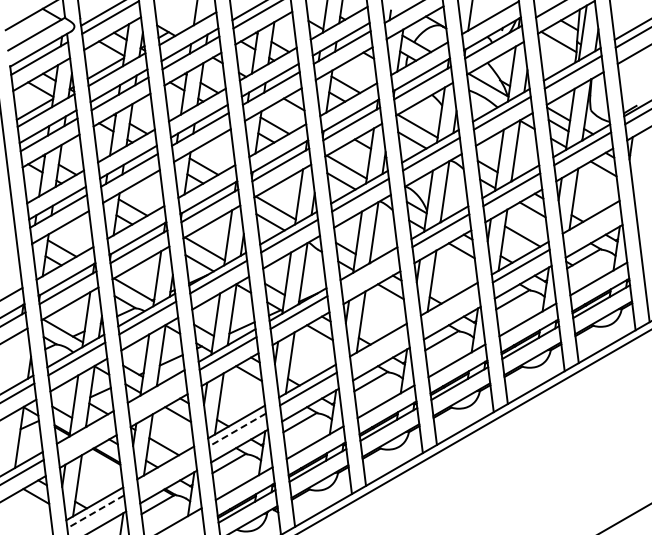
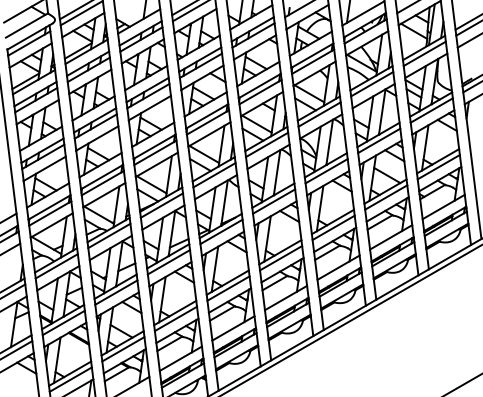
line: (591, 224) -> (438, 166), added
line: (369, 271) -> (273, 201), added
line: (449, 306) -> (333, 227), added
line: (379, 347) -> (281, 257), added
line: (156, 394) -> (115, 292), added
line: (237, 429) -> (175, 318), dashed -> solid
line: (85, 434) -> (63, 322), added
line: (166, 470) -> (123, 348), added
line: (95, 511) -> (70, 379), dashed -> solid

